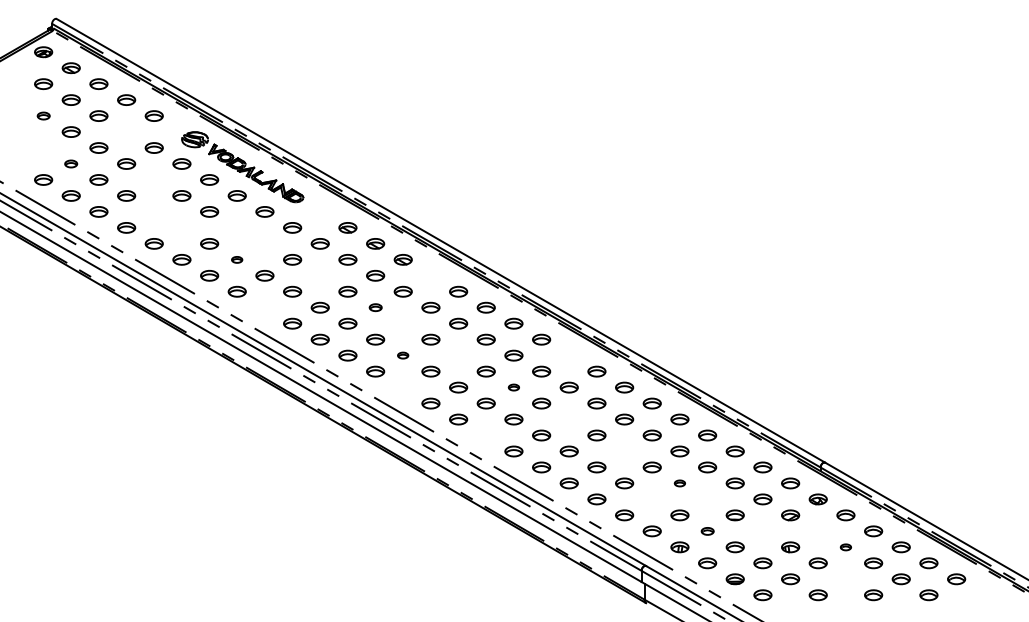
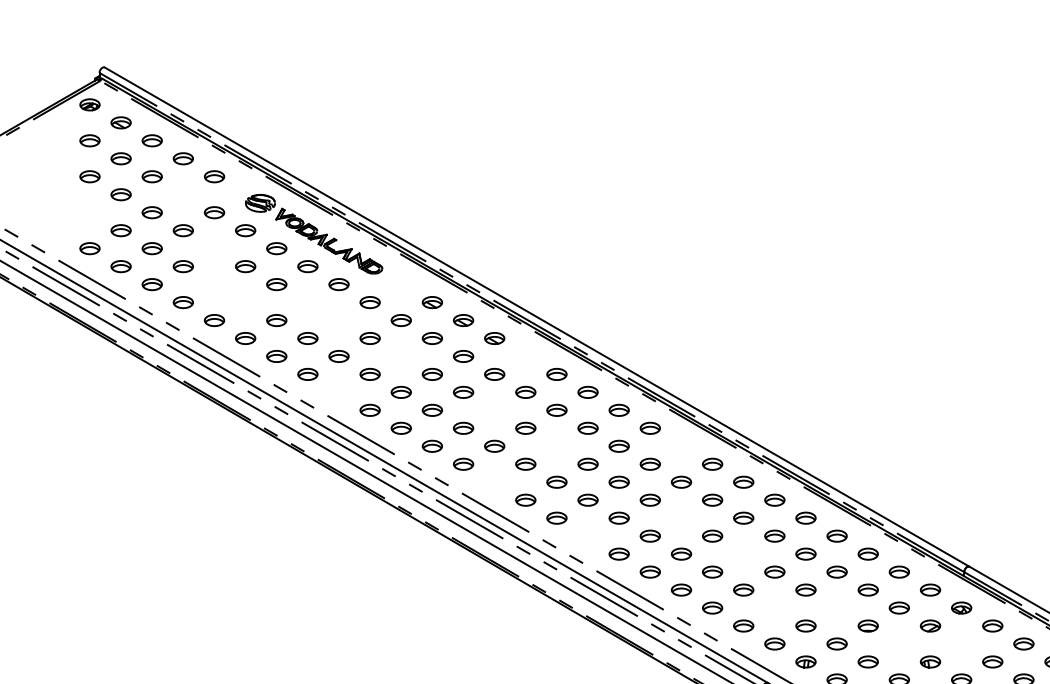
part: (43, 115) -> (89, 176), size x1.43
part: (70, 163) -> (120, 230), size x1.43
part: (236, 259) -> (307, 338), size x1.67
part: (375, 307) -> (463, 392), size x1.43
part: (402, 355) -> (493, 446), size x1.67
part: (513, 387) -> (618, 482), size x1.67
part: (679, 483) -> (805, 590), size x1.67
part: (707, 531) -> (837, 644), size x1.43
part: (845, 547) -> (992, 662), size x1.67

